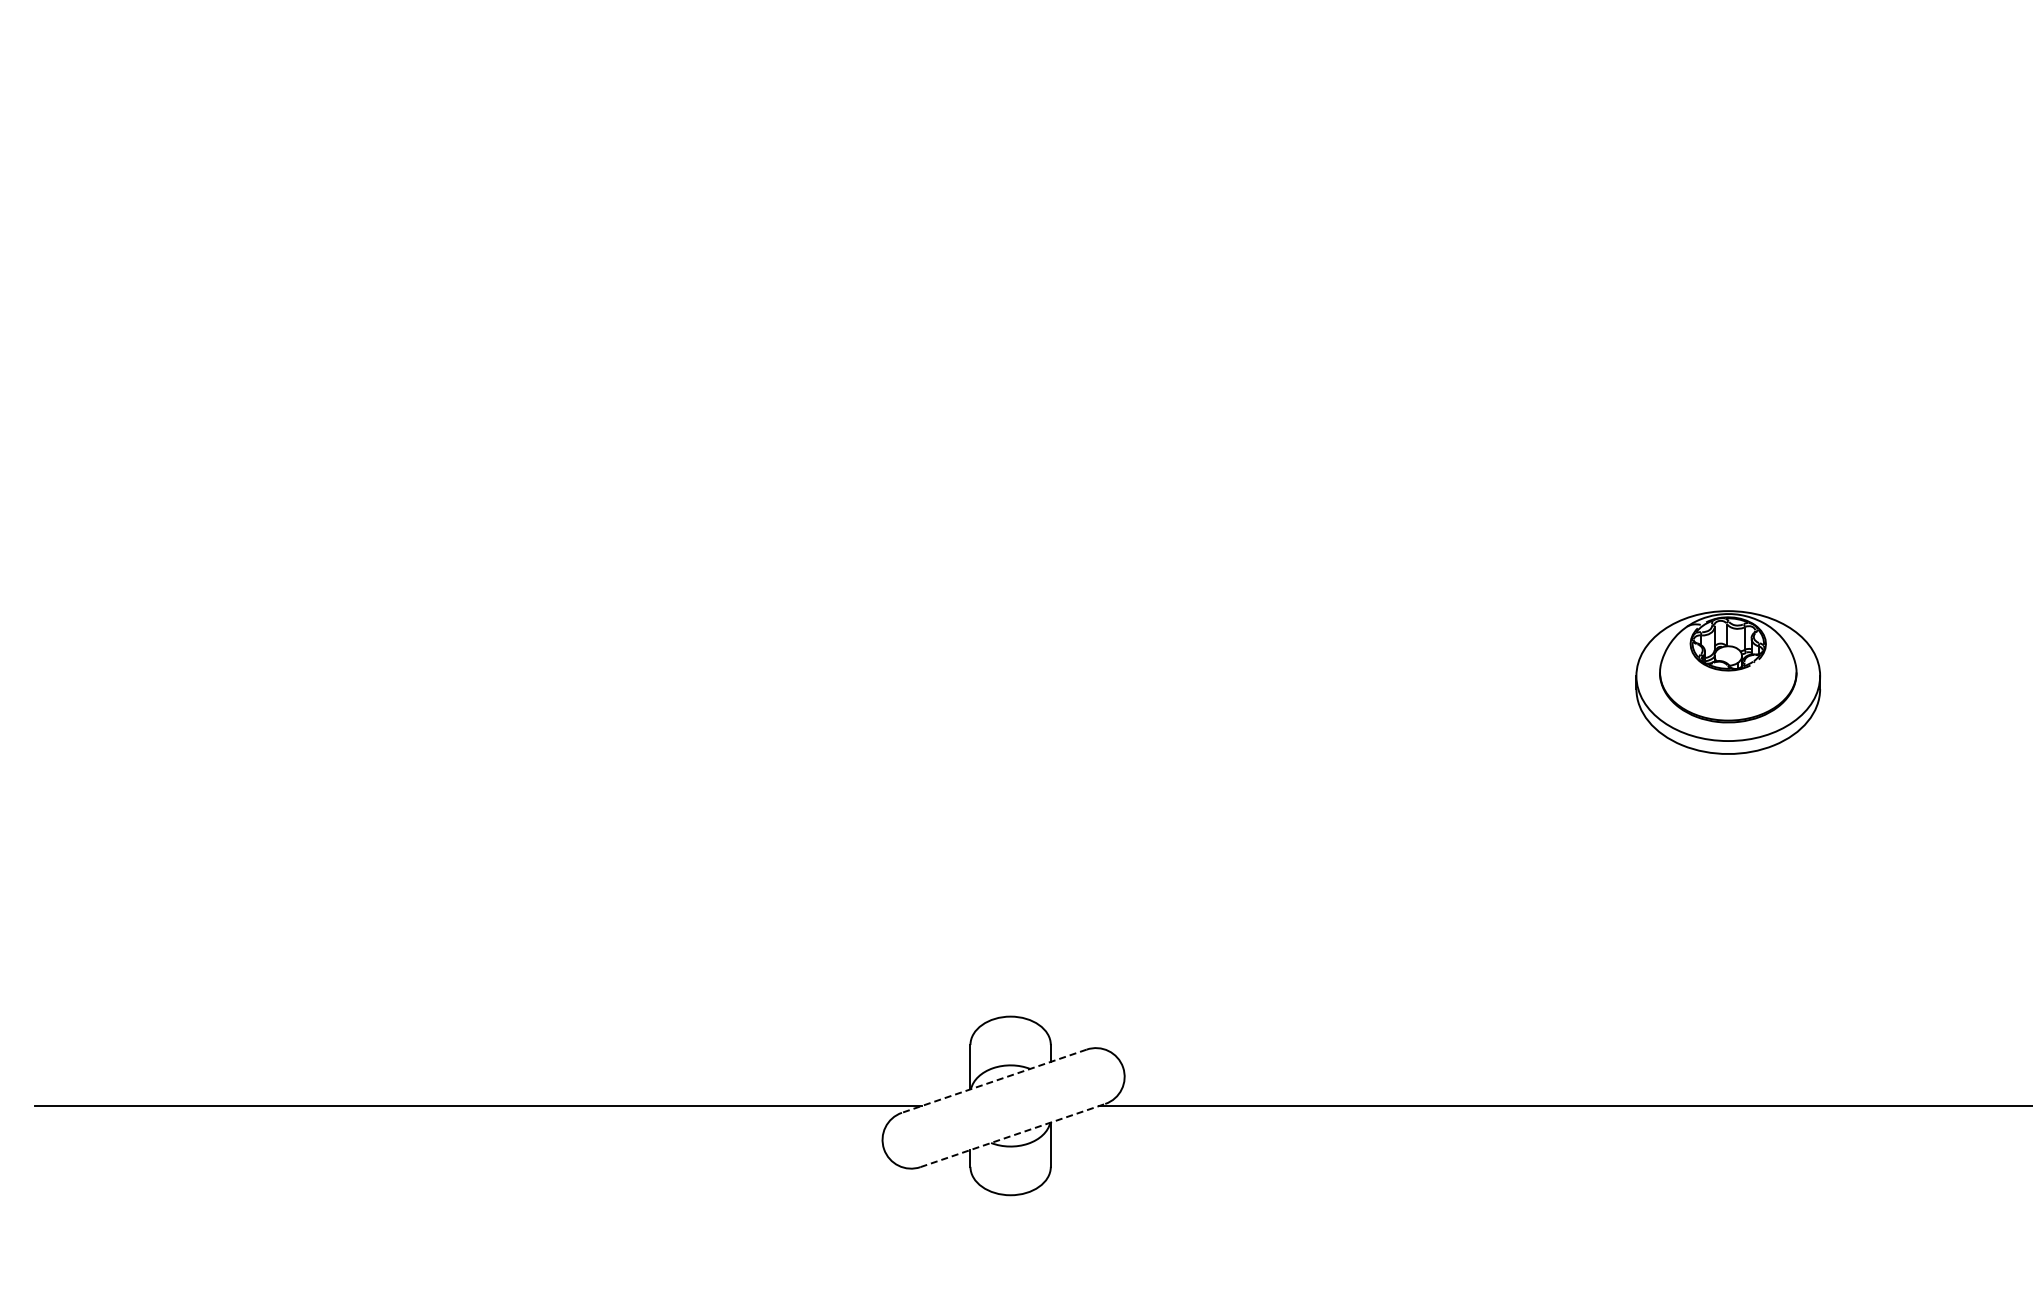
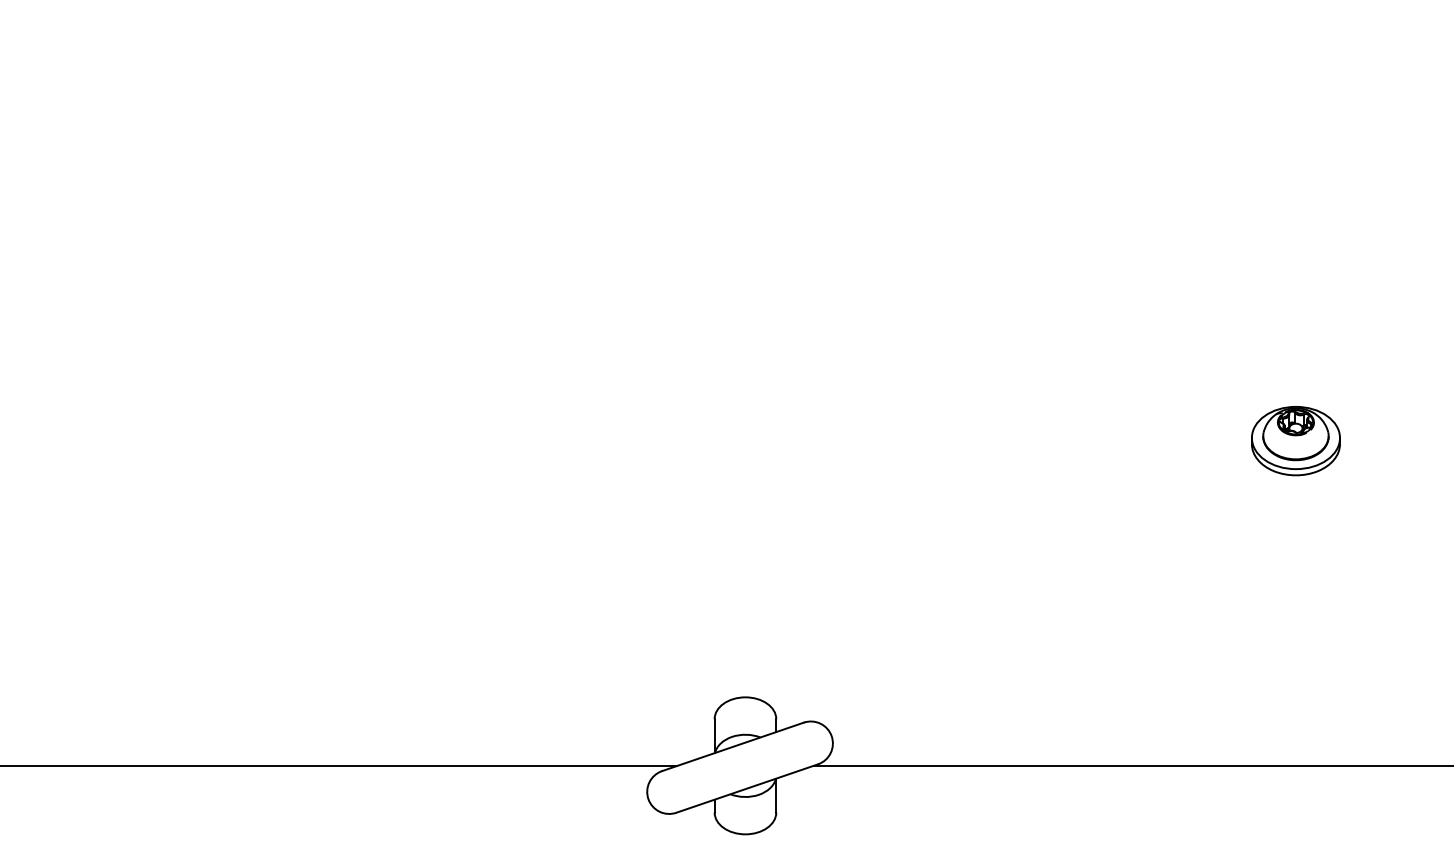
part: (1728, 682) -> (1296, 441), size x0.62
line: (994, 1081) -> (733, 747), dashed -> solid
line: (1012, 1135) -> (746, 788), dashed -> solid

